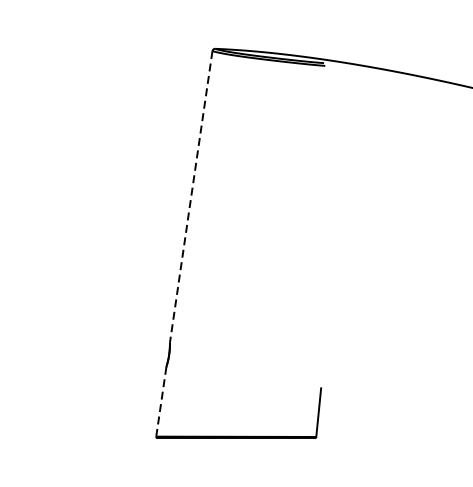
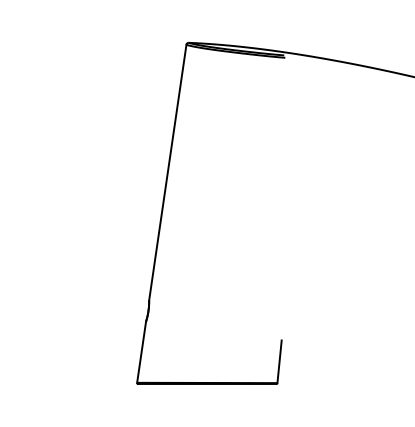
line: (190, 197) -> (167, 173), dashed -> solid
line: (161, 402) -> (141, 352), dashed -> solid

